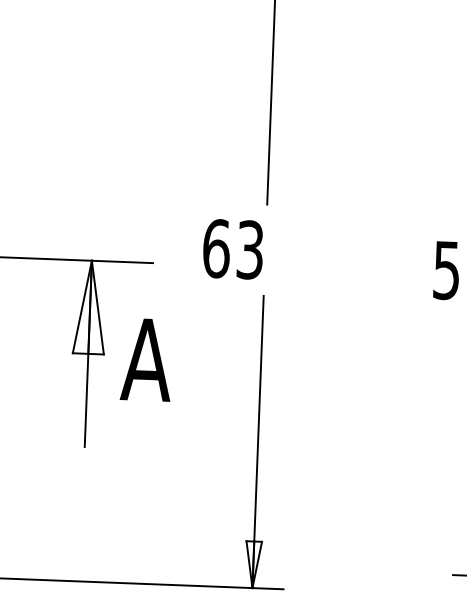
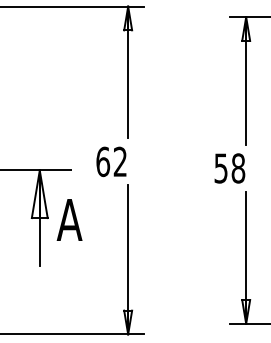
text: (248, 251) -> (119, 162), 63 -> 62

